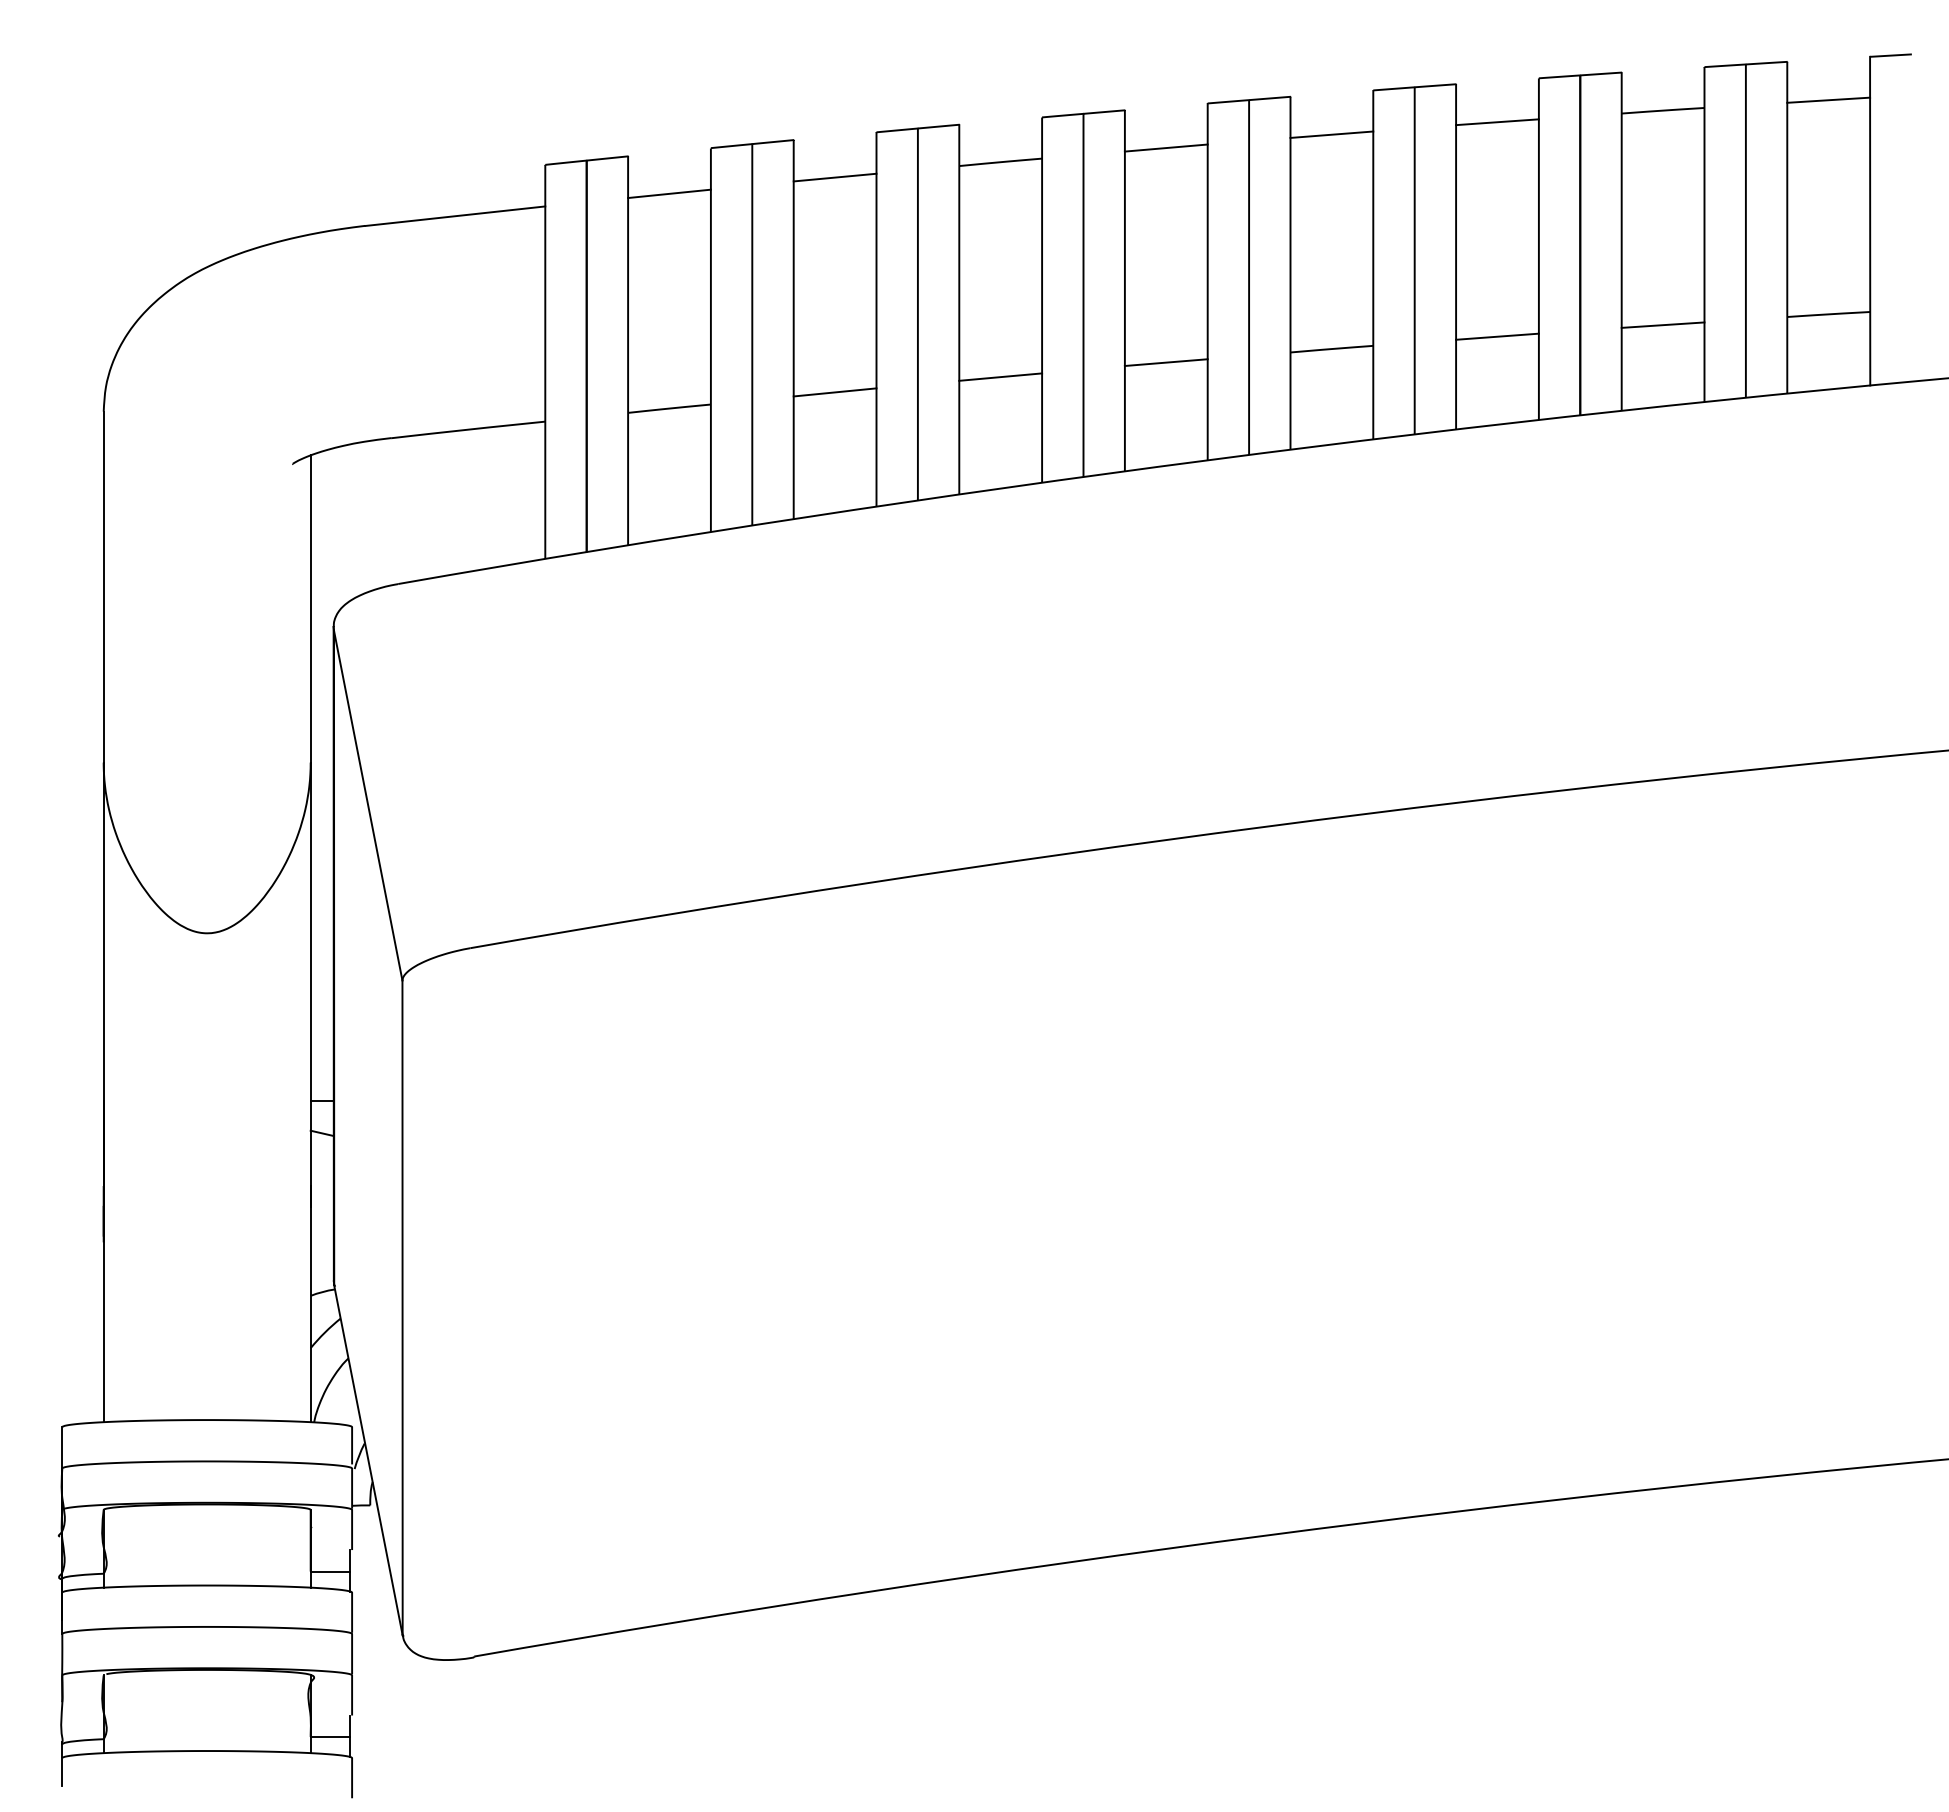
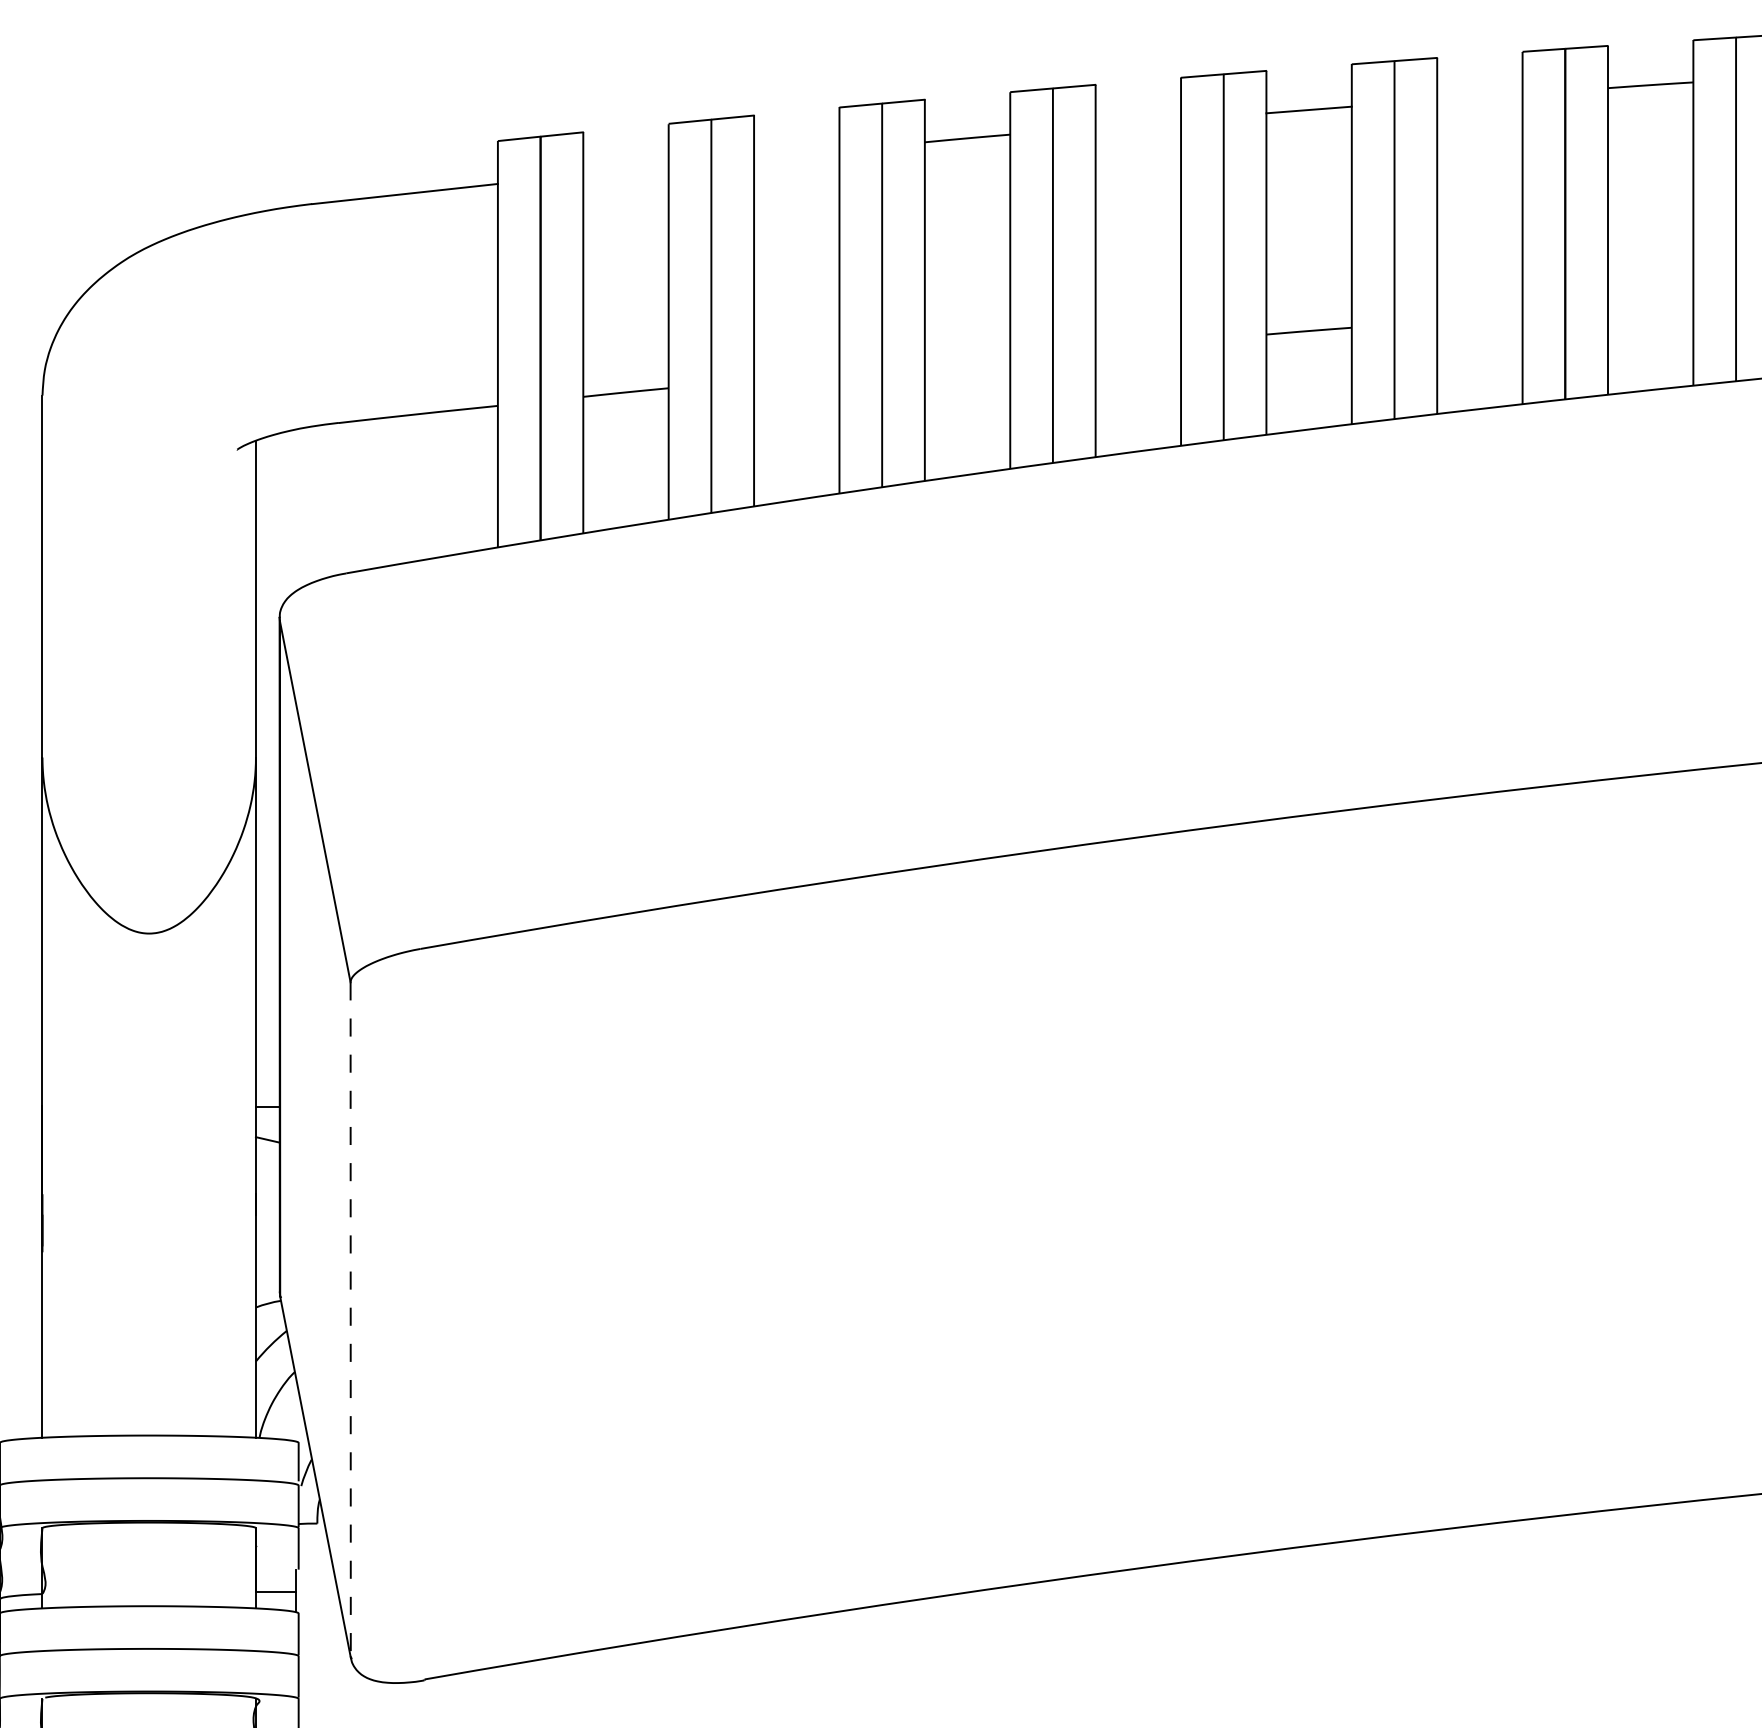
line: (1497, 122) -> (1479, 97), removed
line: (1165, 147) -> (1137, 123), removed
line: (834, 177) -> (796, 154), removed
line: (669, 193) -> (625, 170), removed
line: (1662, 324) -> (1650, 305), removed
line: (1497, 336) -> (1479, 318), removed
line: (1165, 362) -> (1137, 344), removed
line: (1000, 376) -> (967, 359), removed
line: (834, 392) -> (796, 375), removed
line: (402, 1308) -> (350, 1320), solid -> dashed

